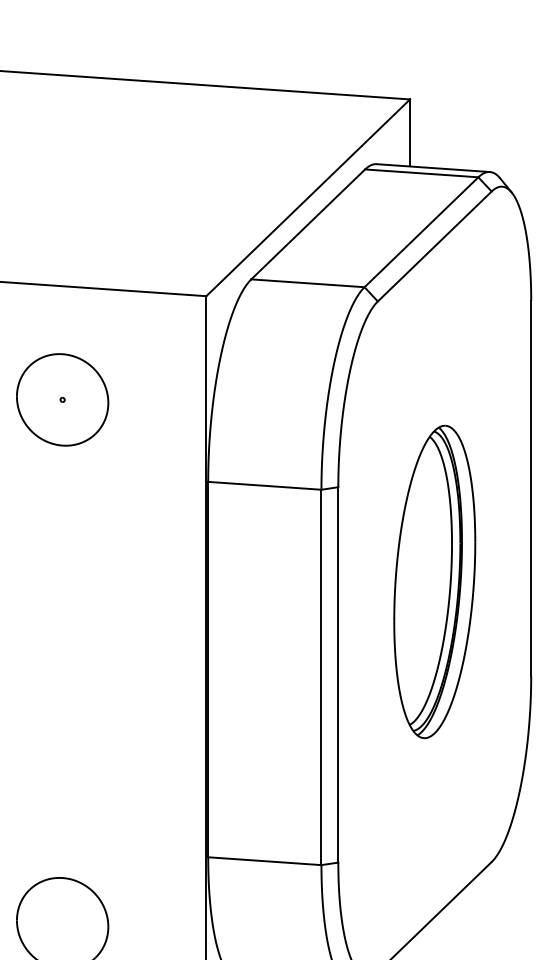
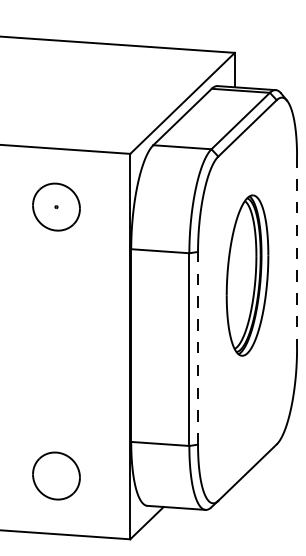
line: (532, 490) -> (297, 253), solid -> dashed
part: (434, 581) -> (247, 275), moved
line: (339, 673) -> (198, 347), solid -> dashed

